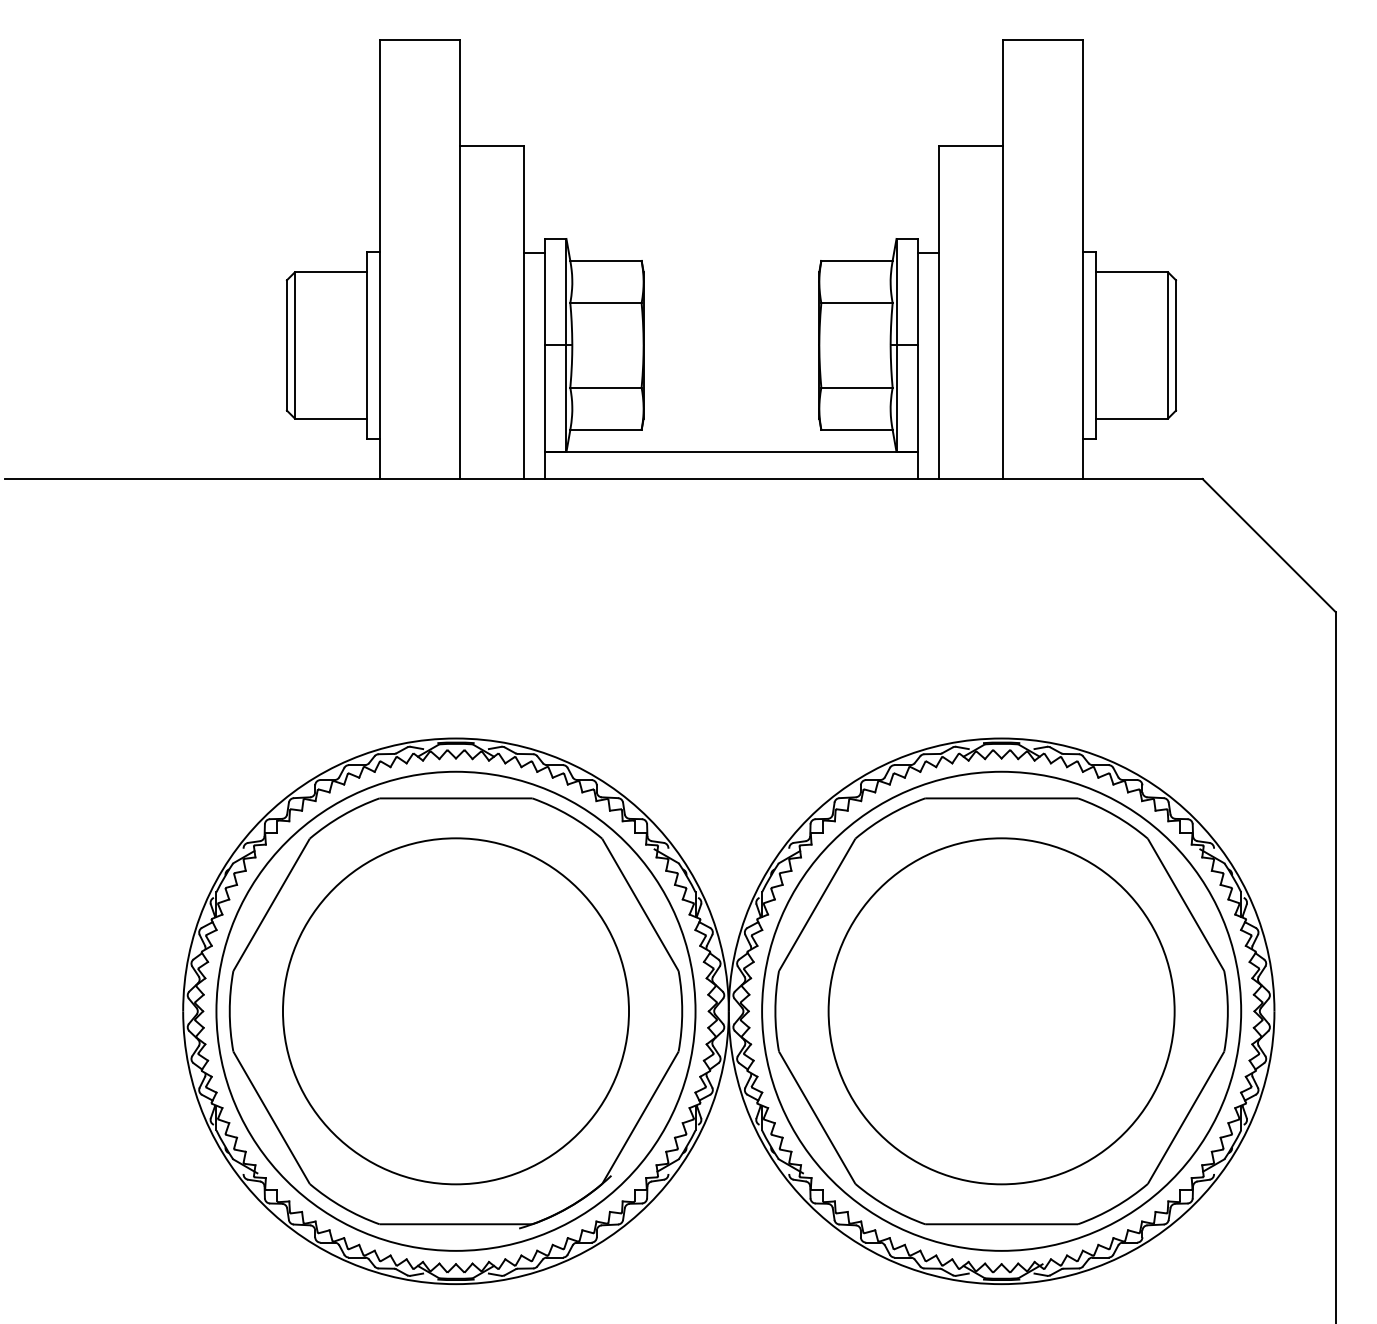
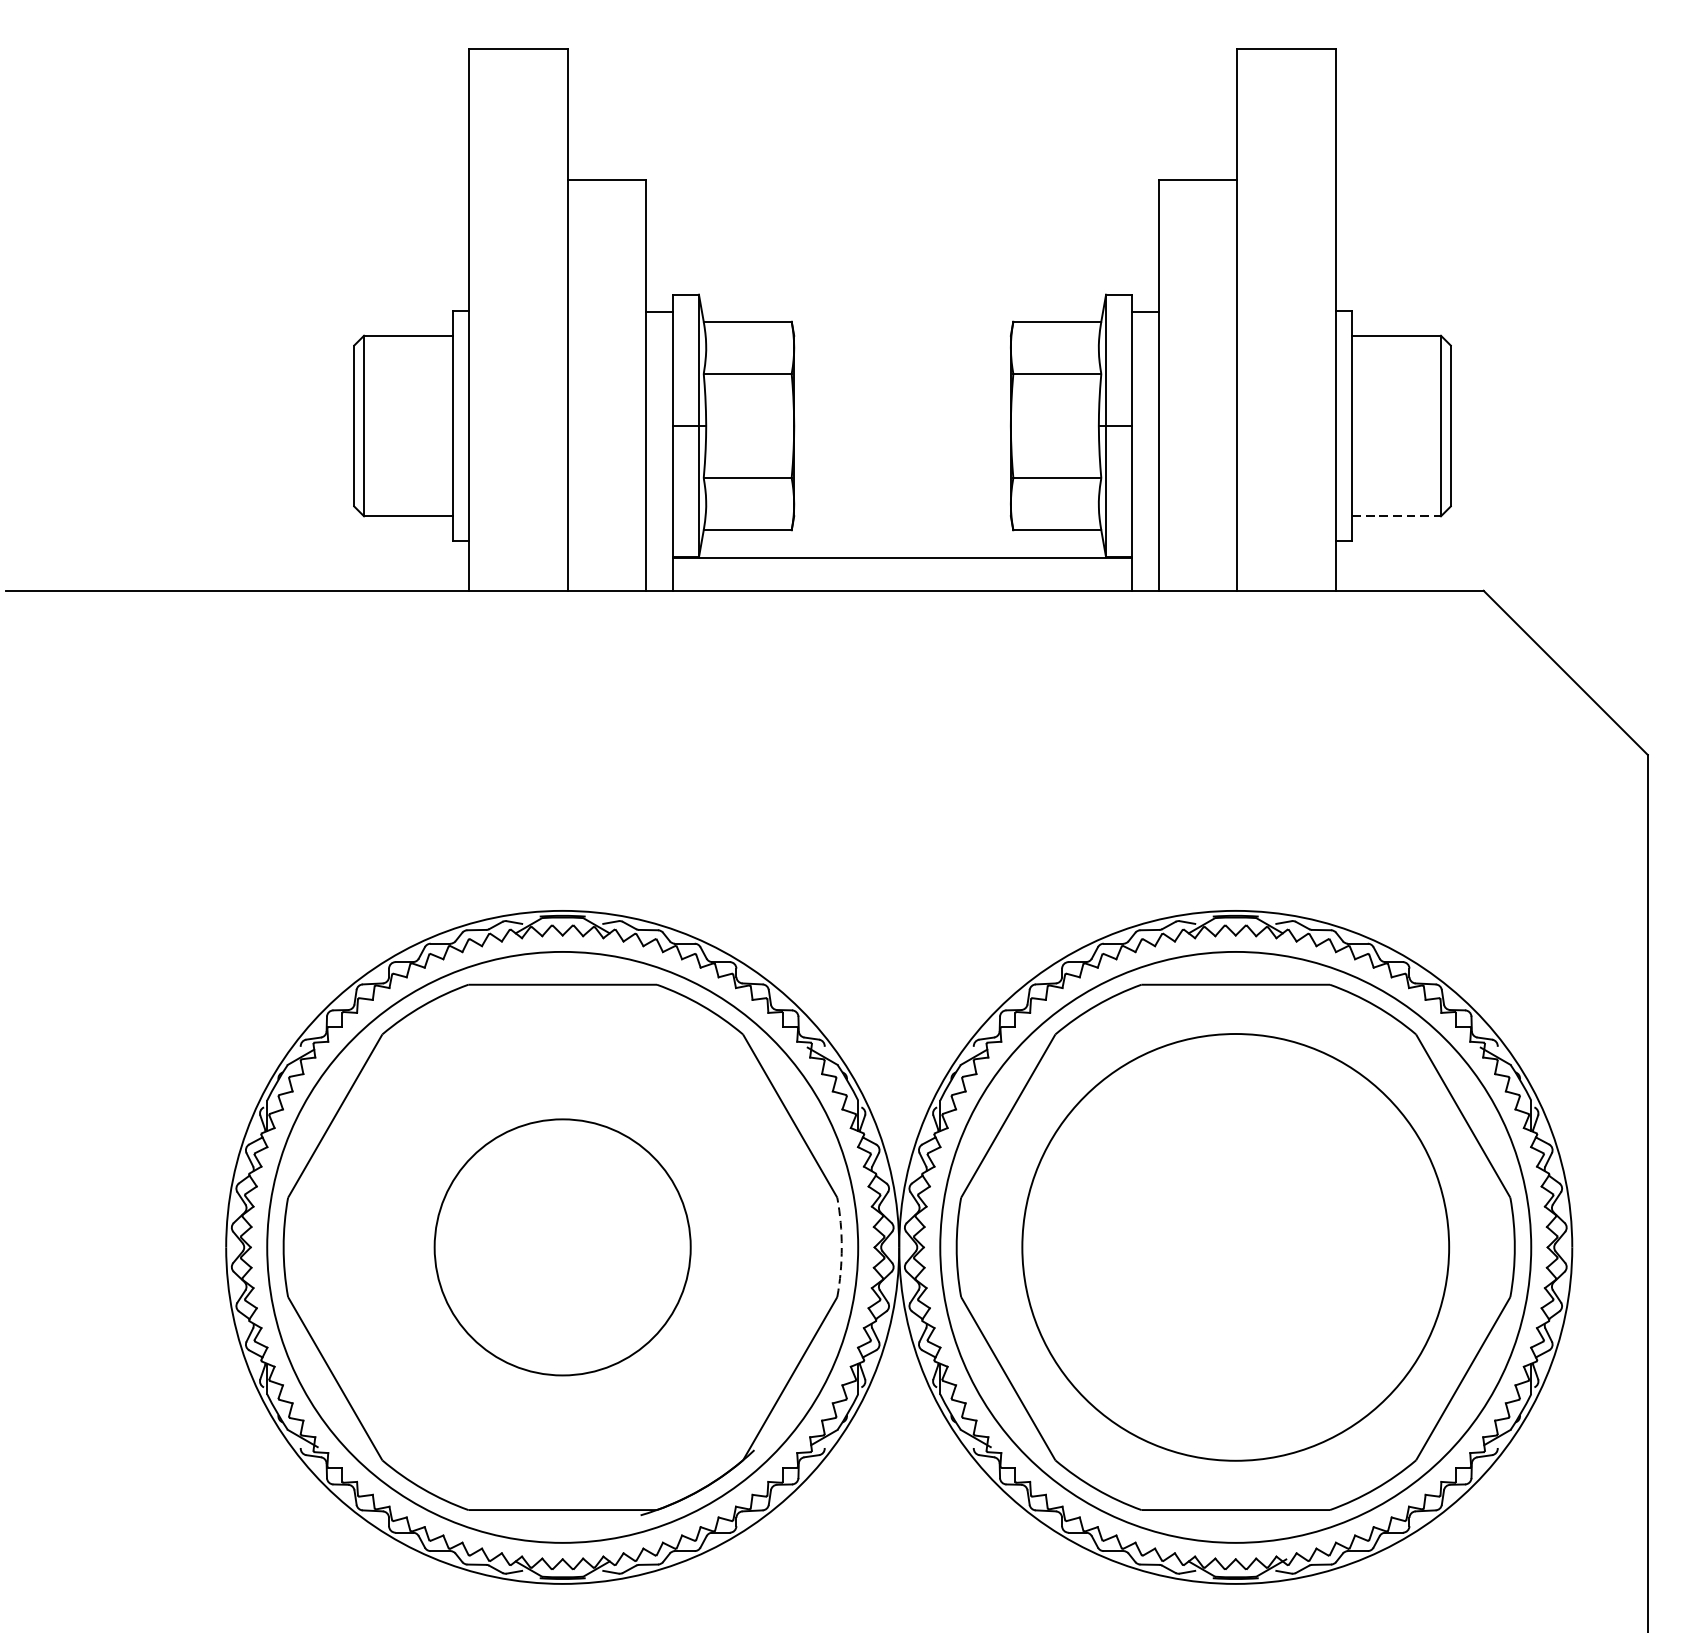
line: (1132, 418) -> (1397, 516), solid -> dashed
circle: (455, 1011) -> (562, 1247), size x0.6
arc: (682, 1011) -> (842, 1247), solid -> dashed

